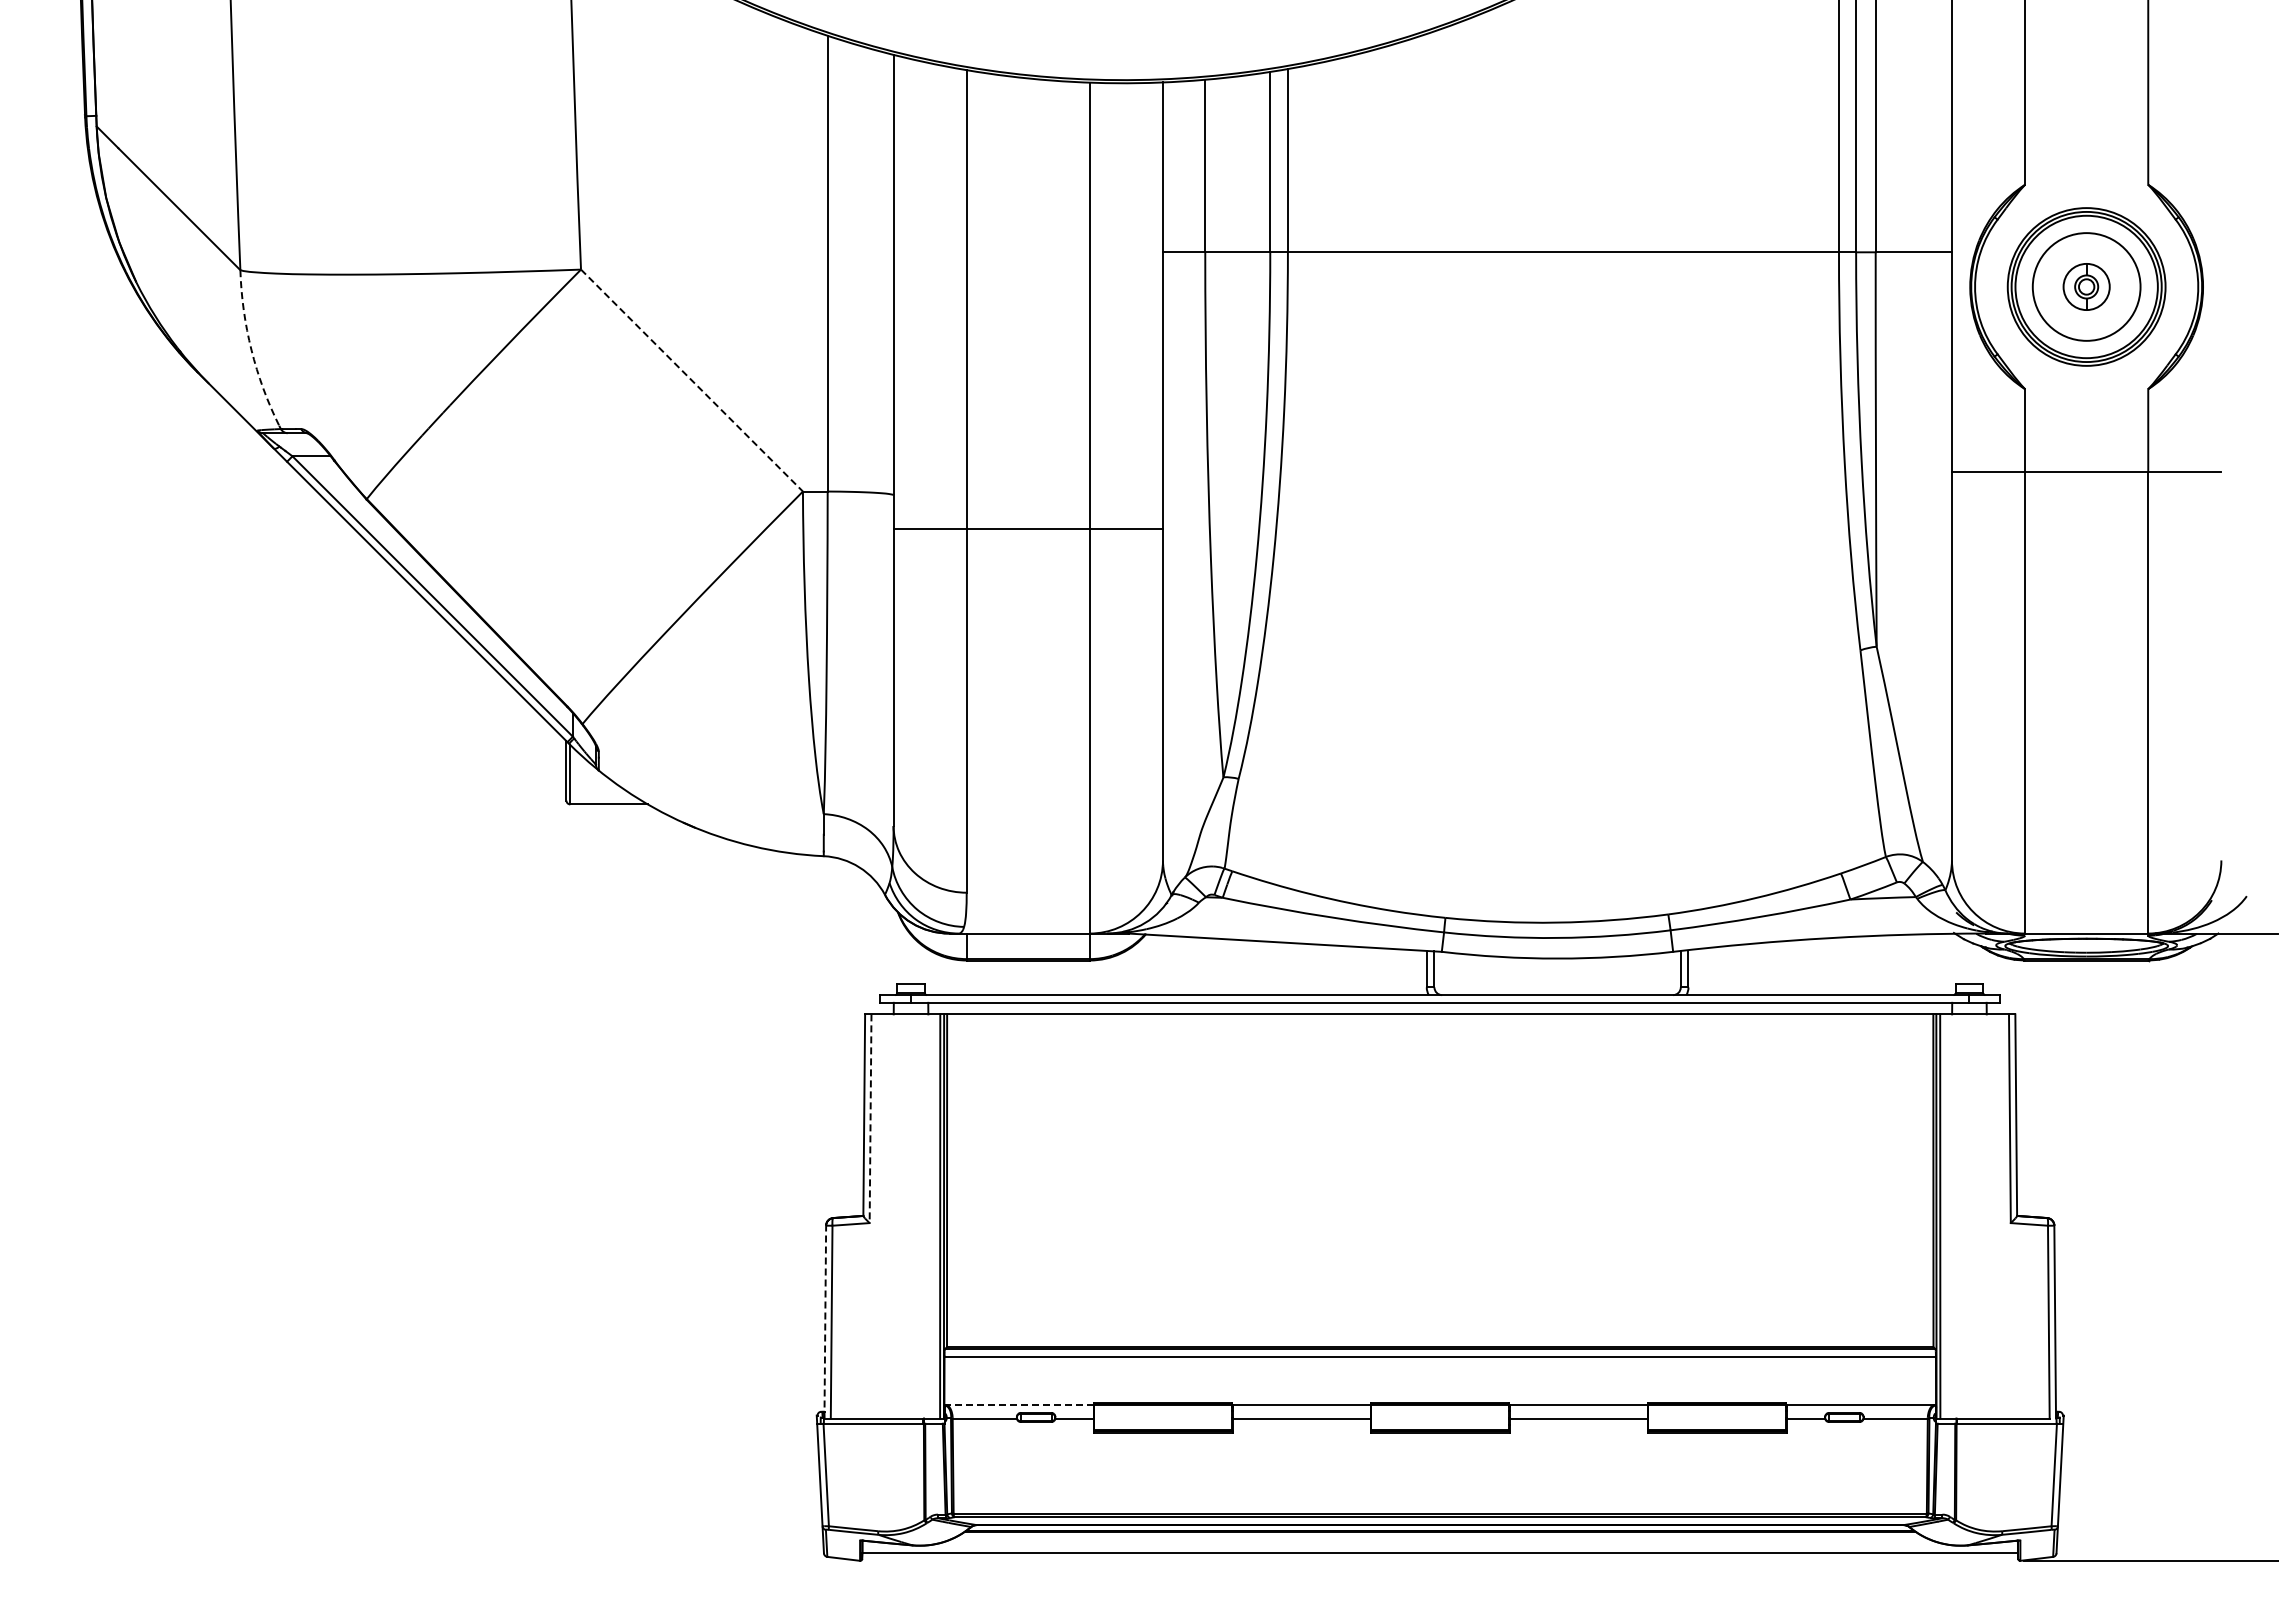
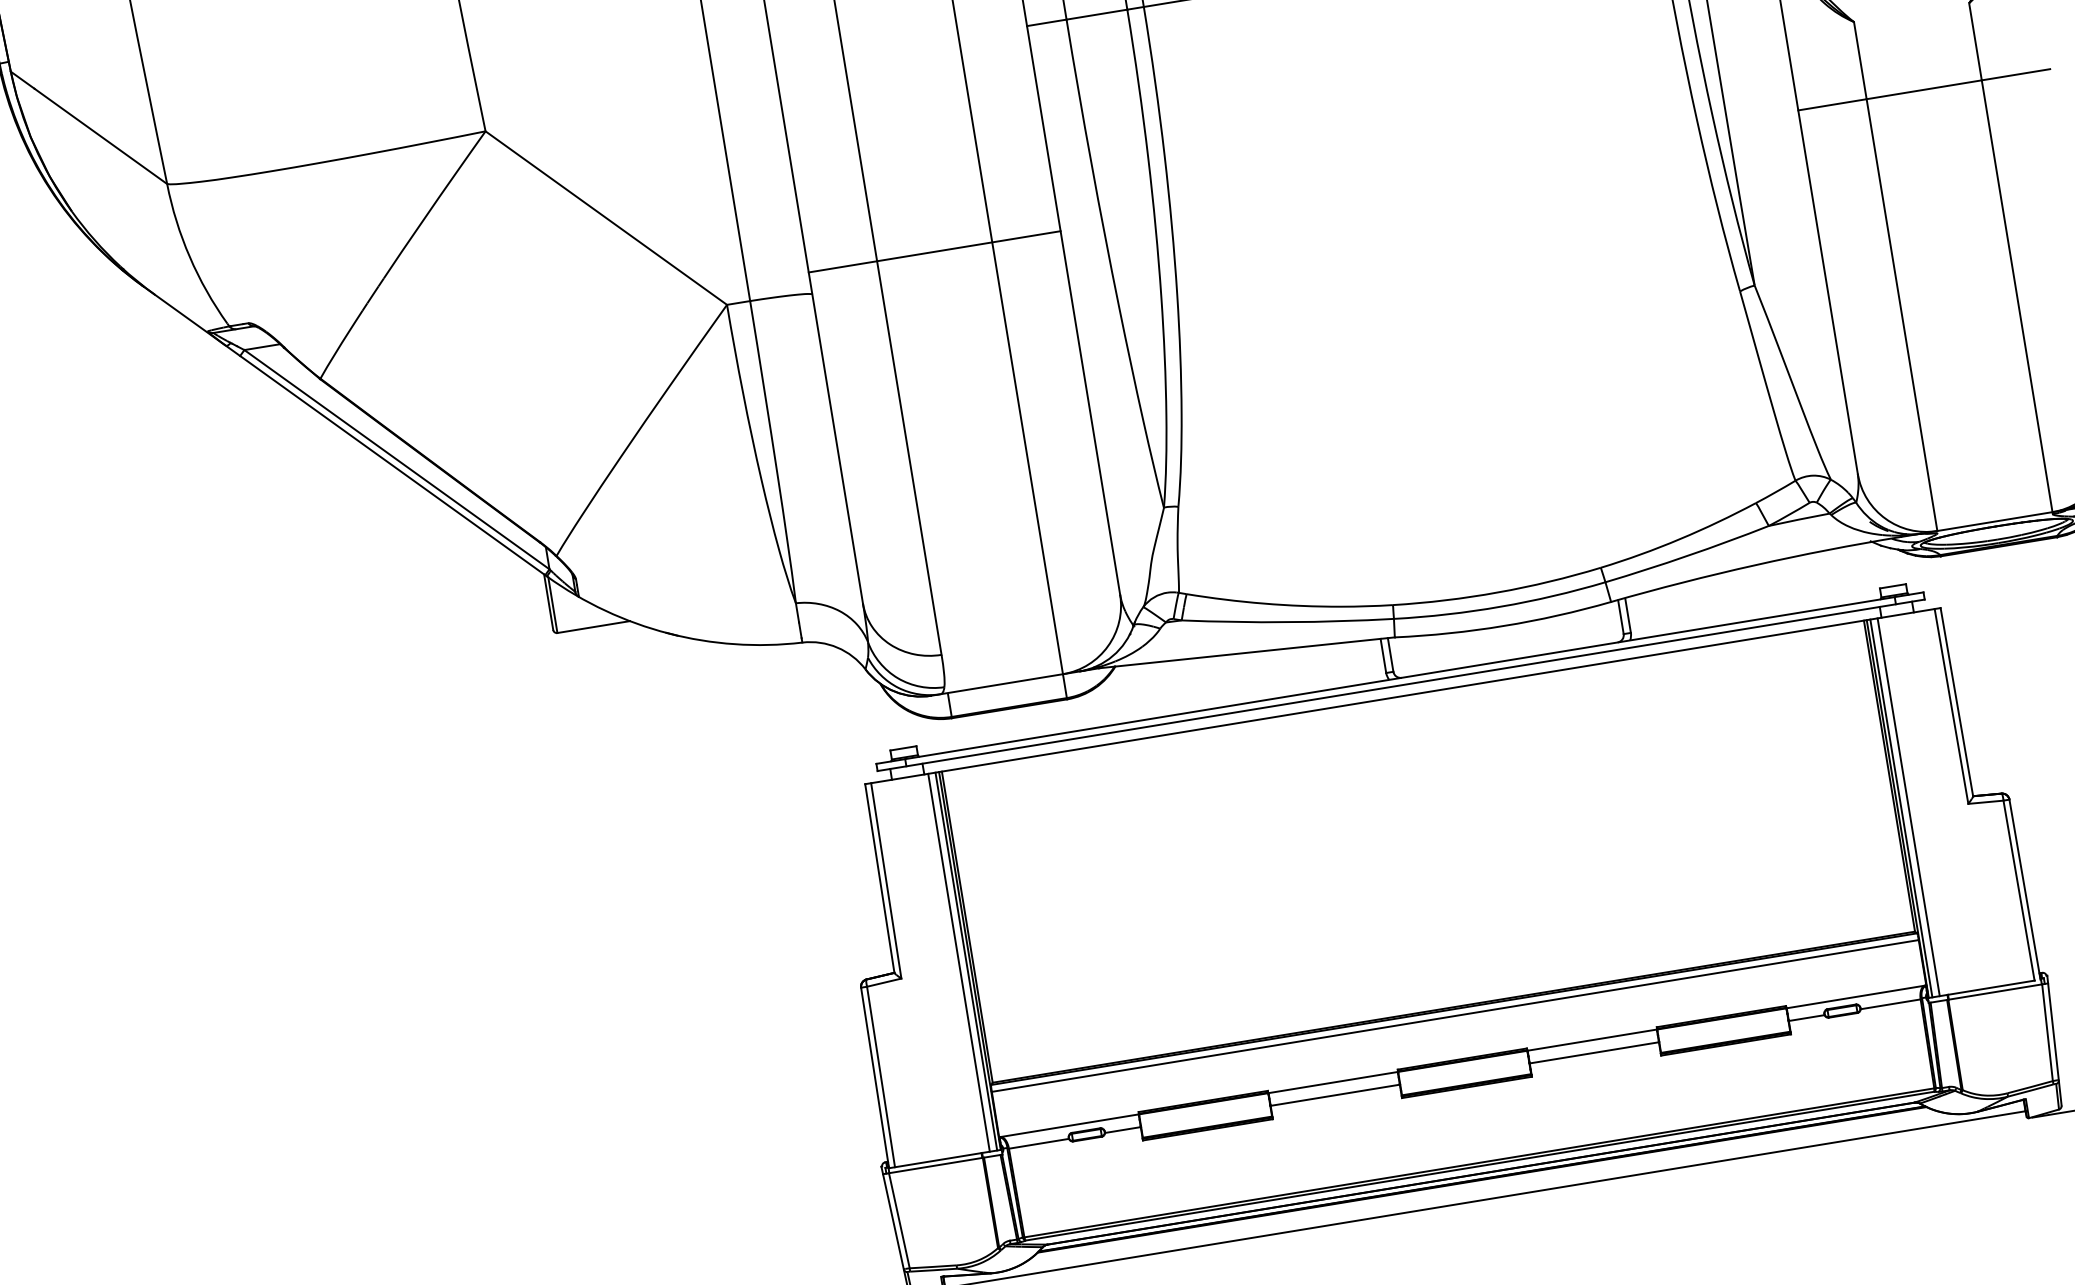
arc: (251, 350) -> (189, 257), dashed -> solid
line: (691, 380) -> (605, 218), dashed -> solid
line: (1027, 528) -> (933, 251), moved
line: (870, 1119) -> (886, 881), dashed -> solid
line: (932, 1216) -> (959, 962), added
line: (1947, 1216) -> (1908, 807), added
line: (825, 1321) -> (875, 1077), dashed -> solid
line: (1019, 1405) -> (1069, 1126), dashed -> solid

